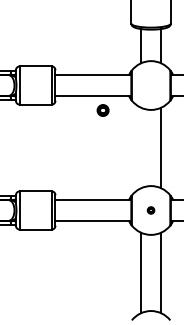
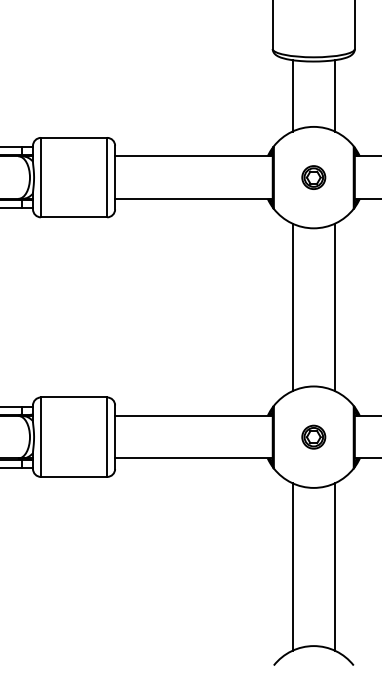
part: (102, 110) -> (312, 177), moved
line: (140, 147) -> (291, 306), added
part: (150, 210) -> (312, 437), size x1.67

